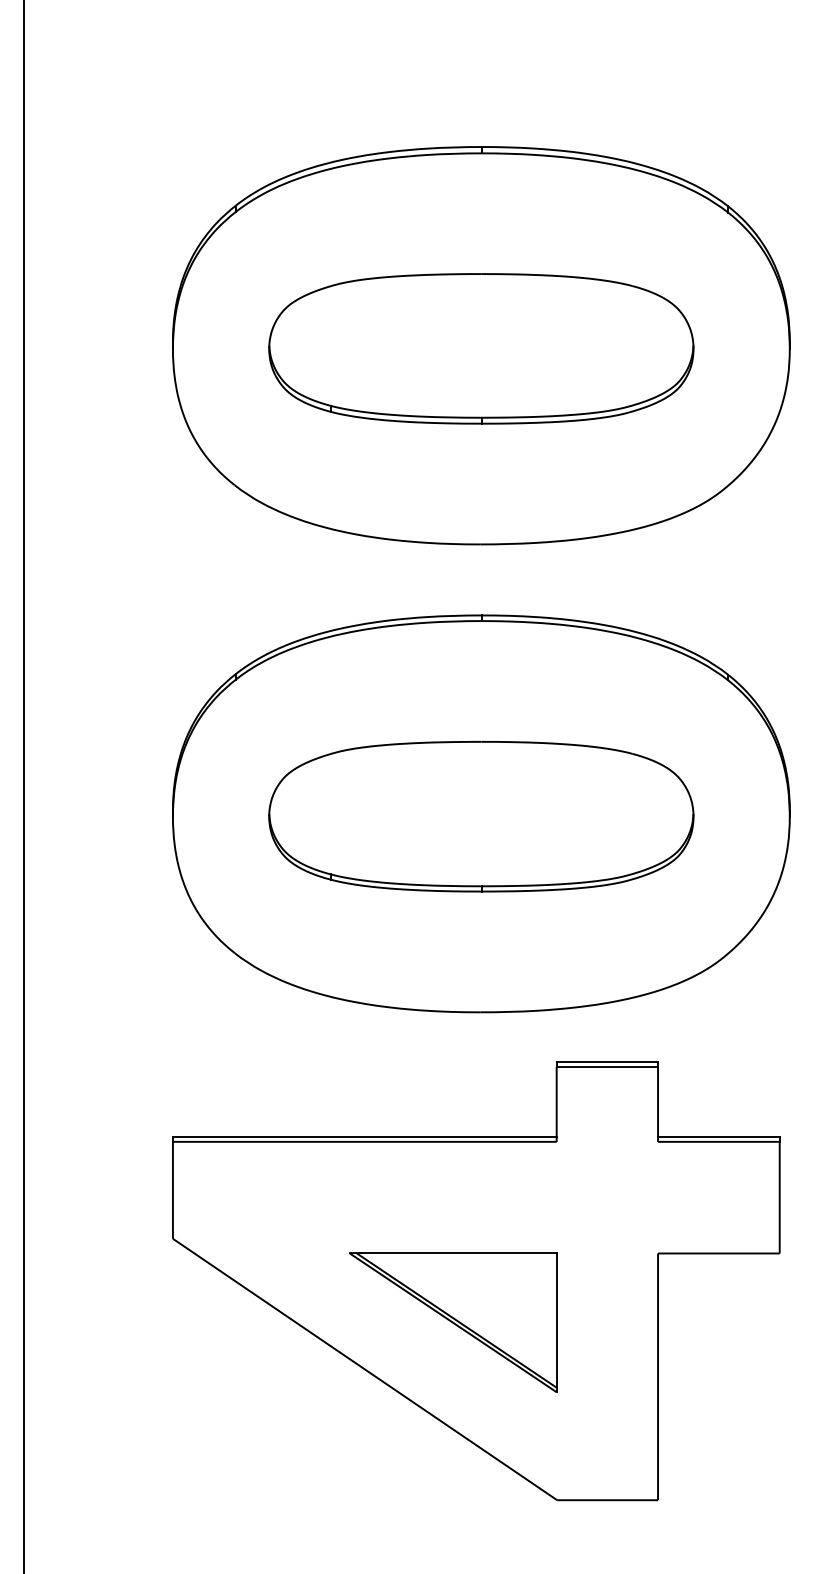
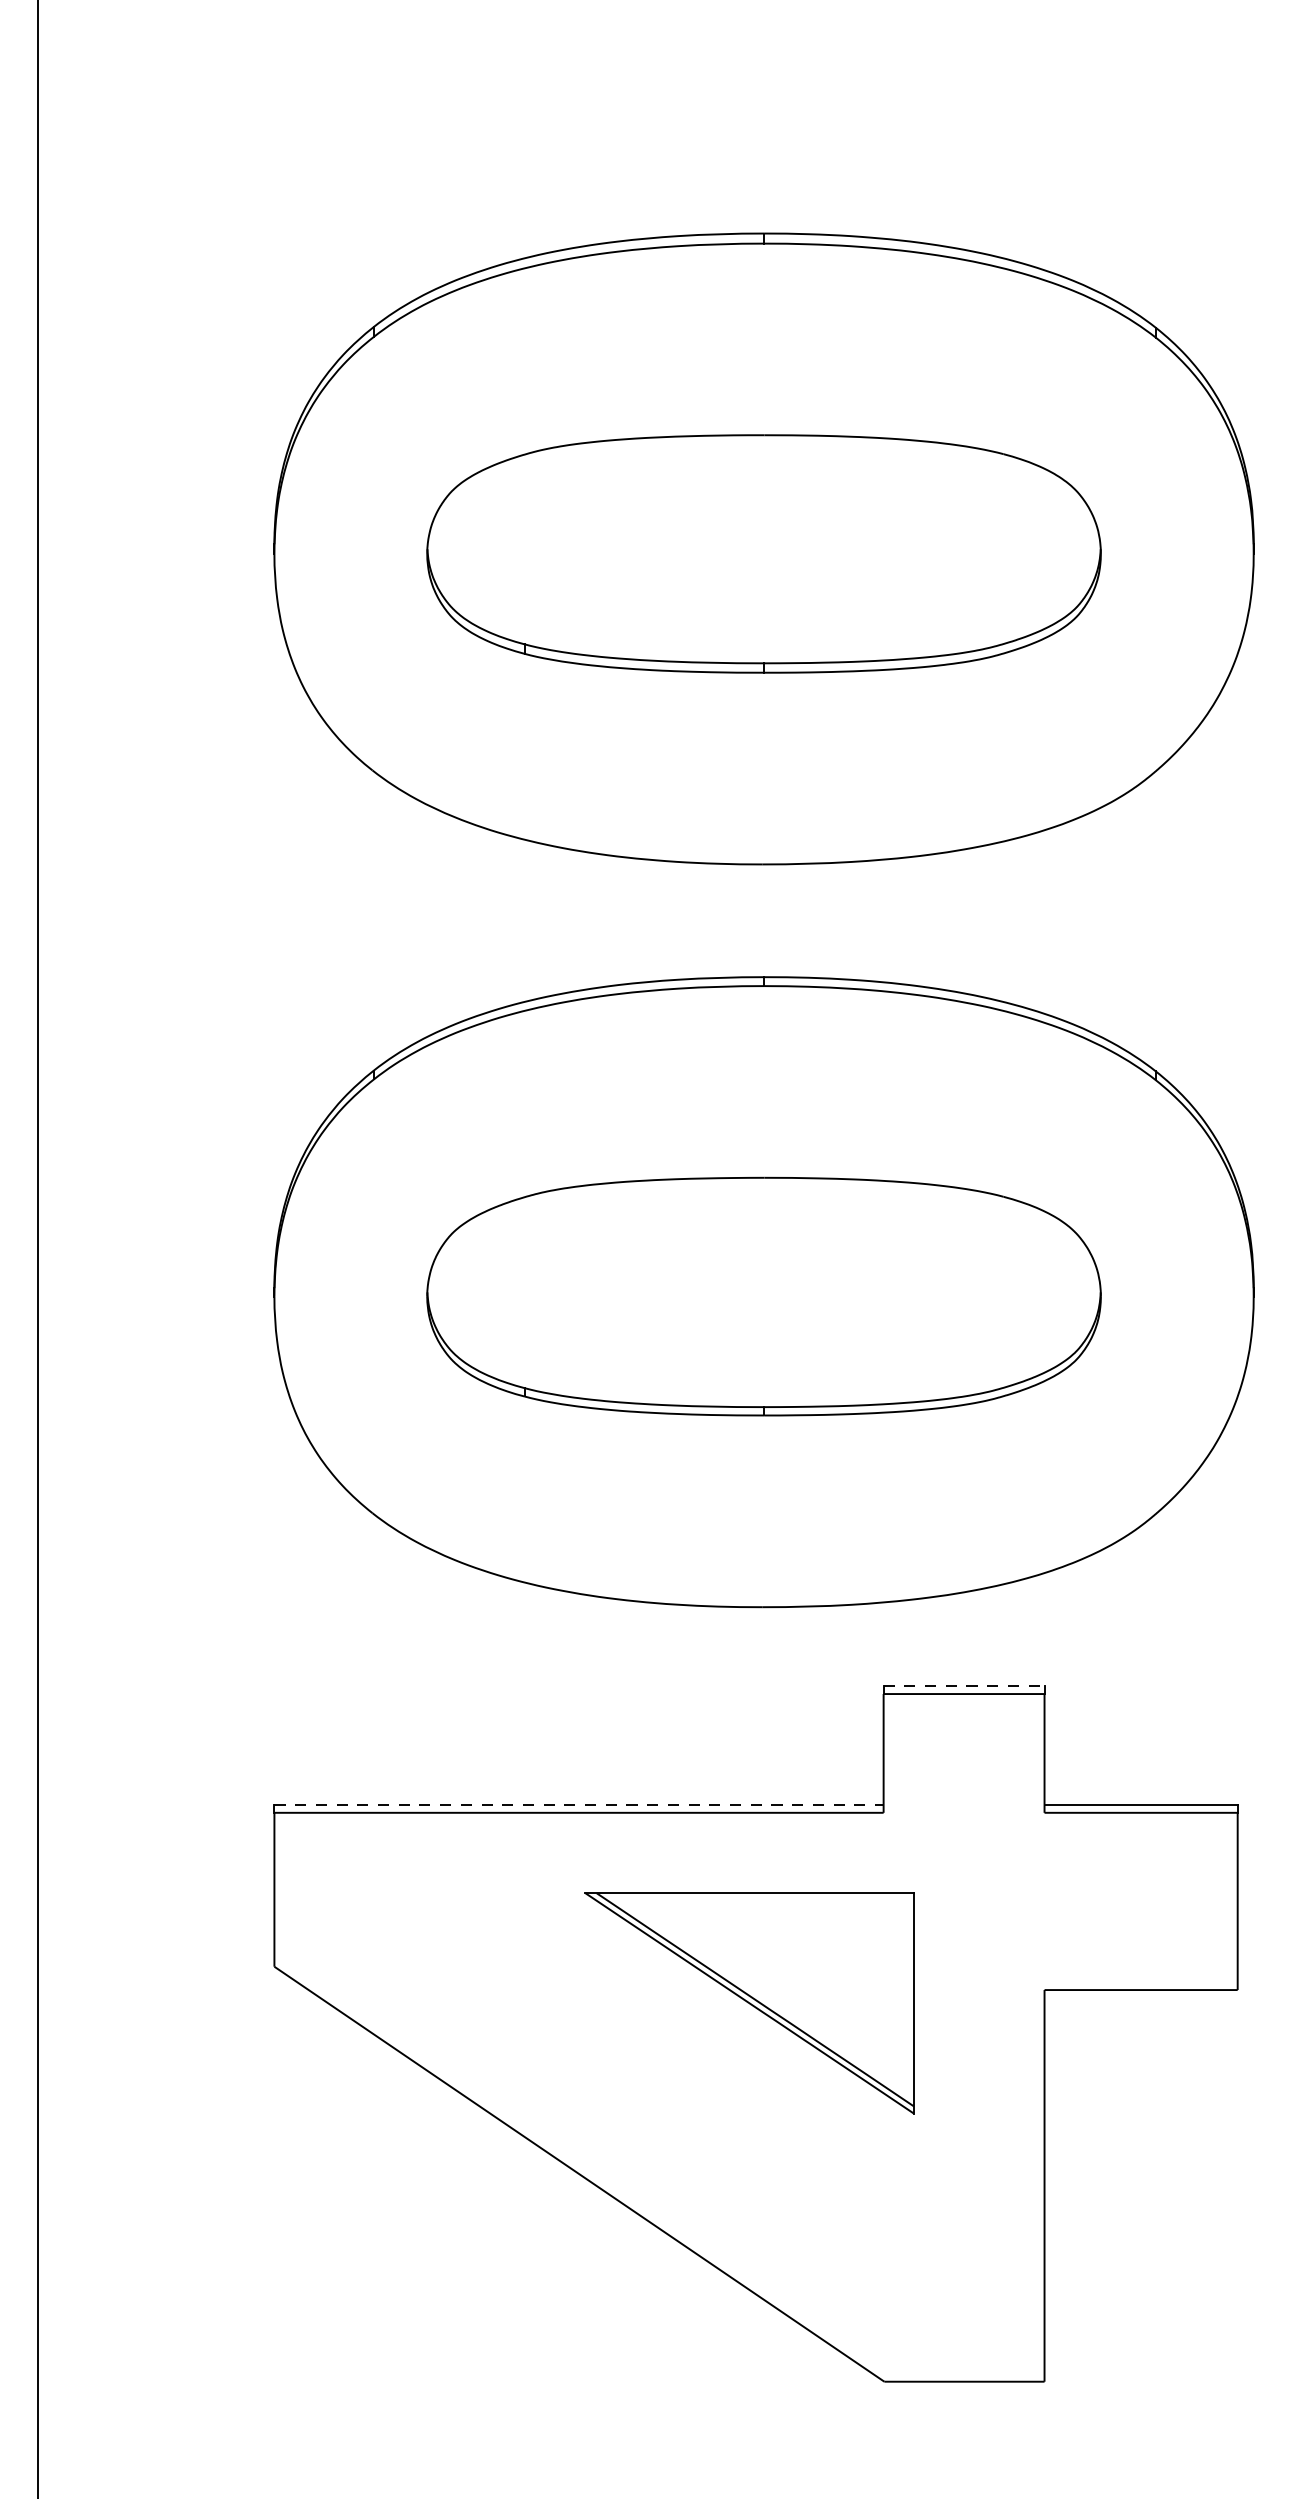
line: (607, 1062) -> (964, 1686), solid -> dashed
line: (364, 1136) -> (578, 1804), solid -> dashed
part: (453, 1322) -> (749, 2002), moved

